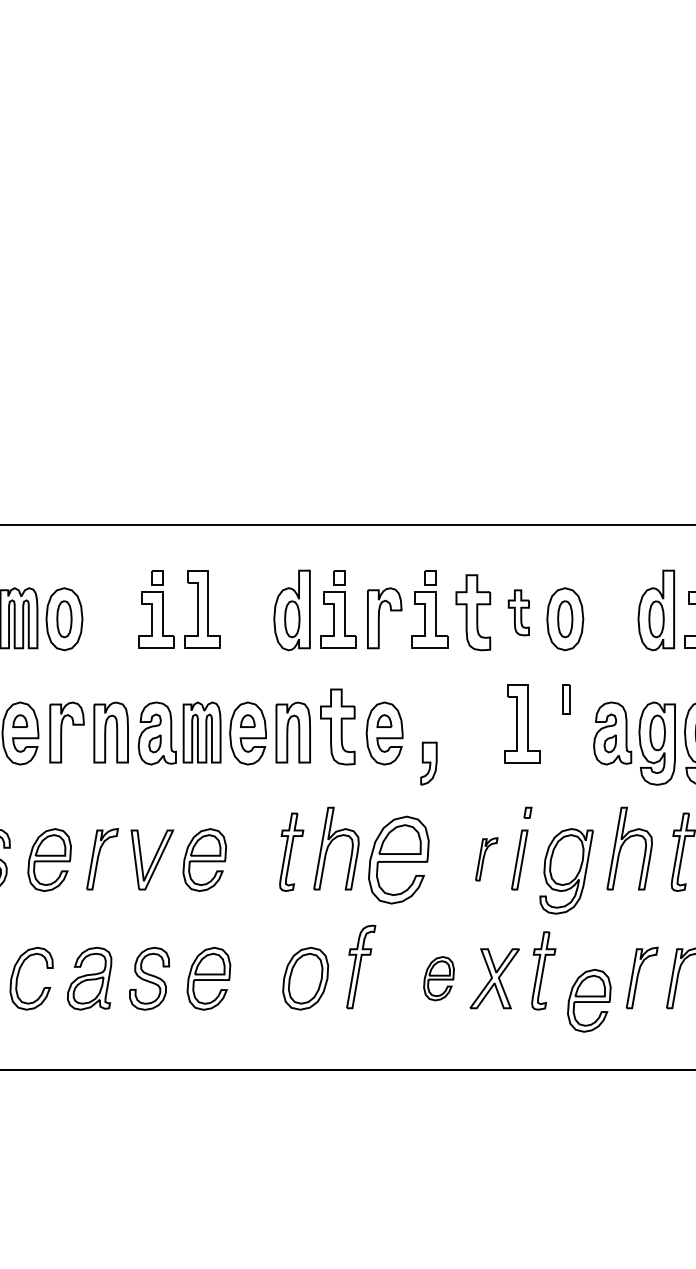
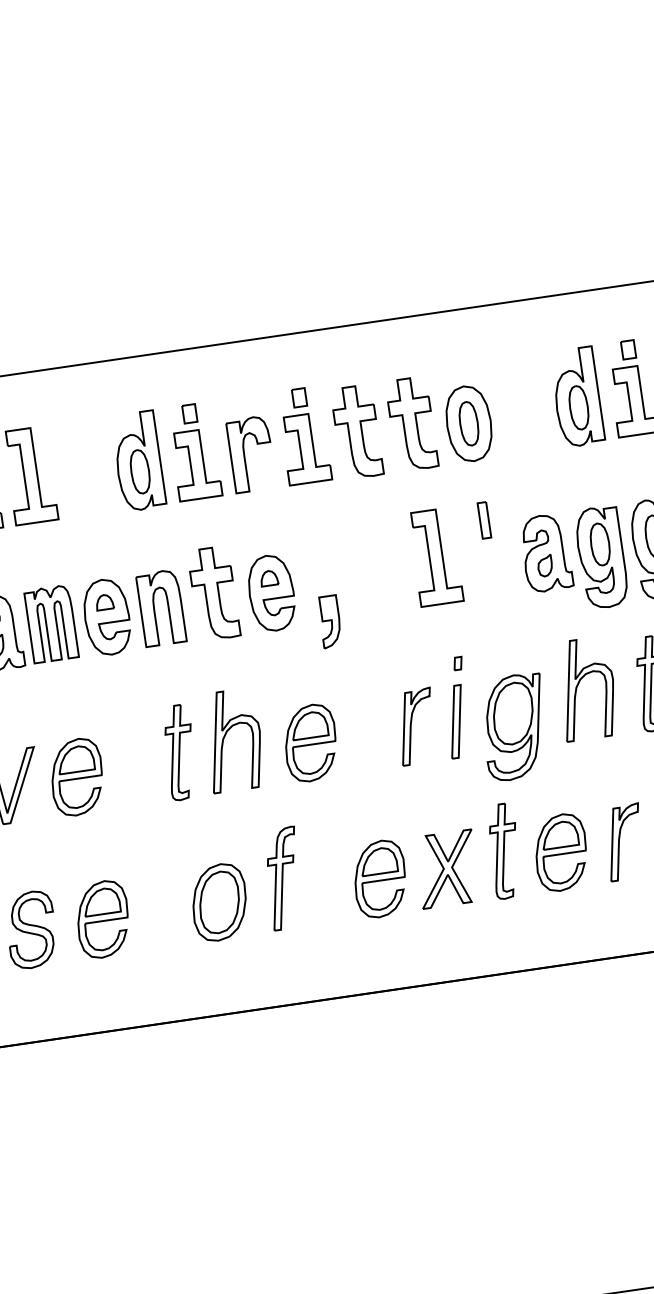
part: (518, 612) -> (411, 423), size x1.67
part: (398, 859) -> (310, 742), size x0.71
part: (486, 859) -> (416, 727), size x1.43
part: (438, 978) -> (379, 878), size x1.43
part: (589, 1000) -> (561, 852), moved

